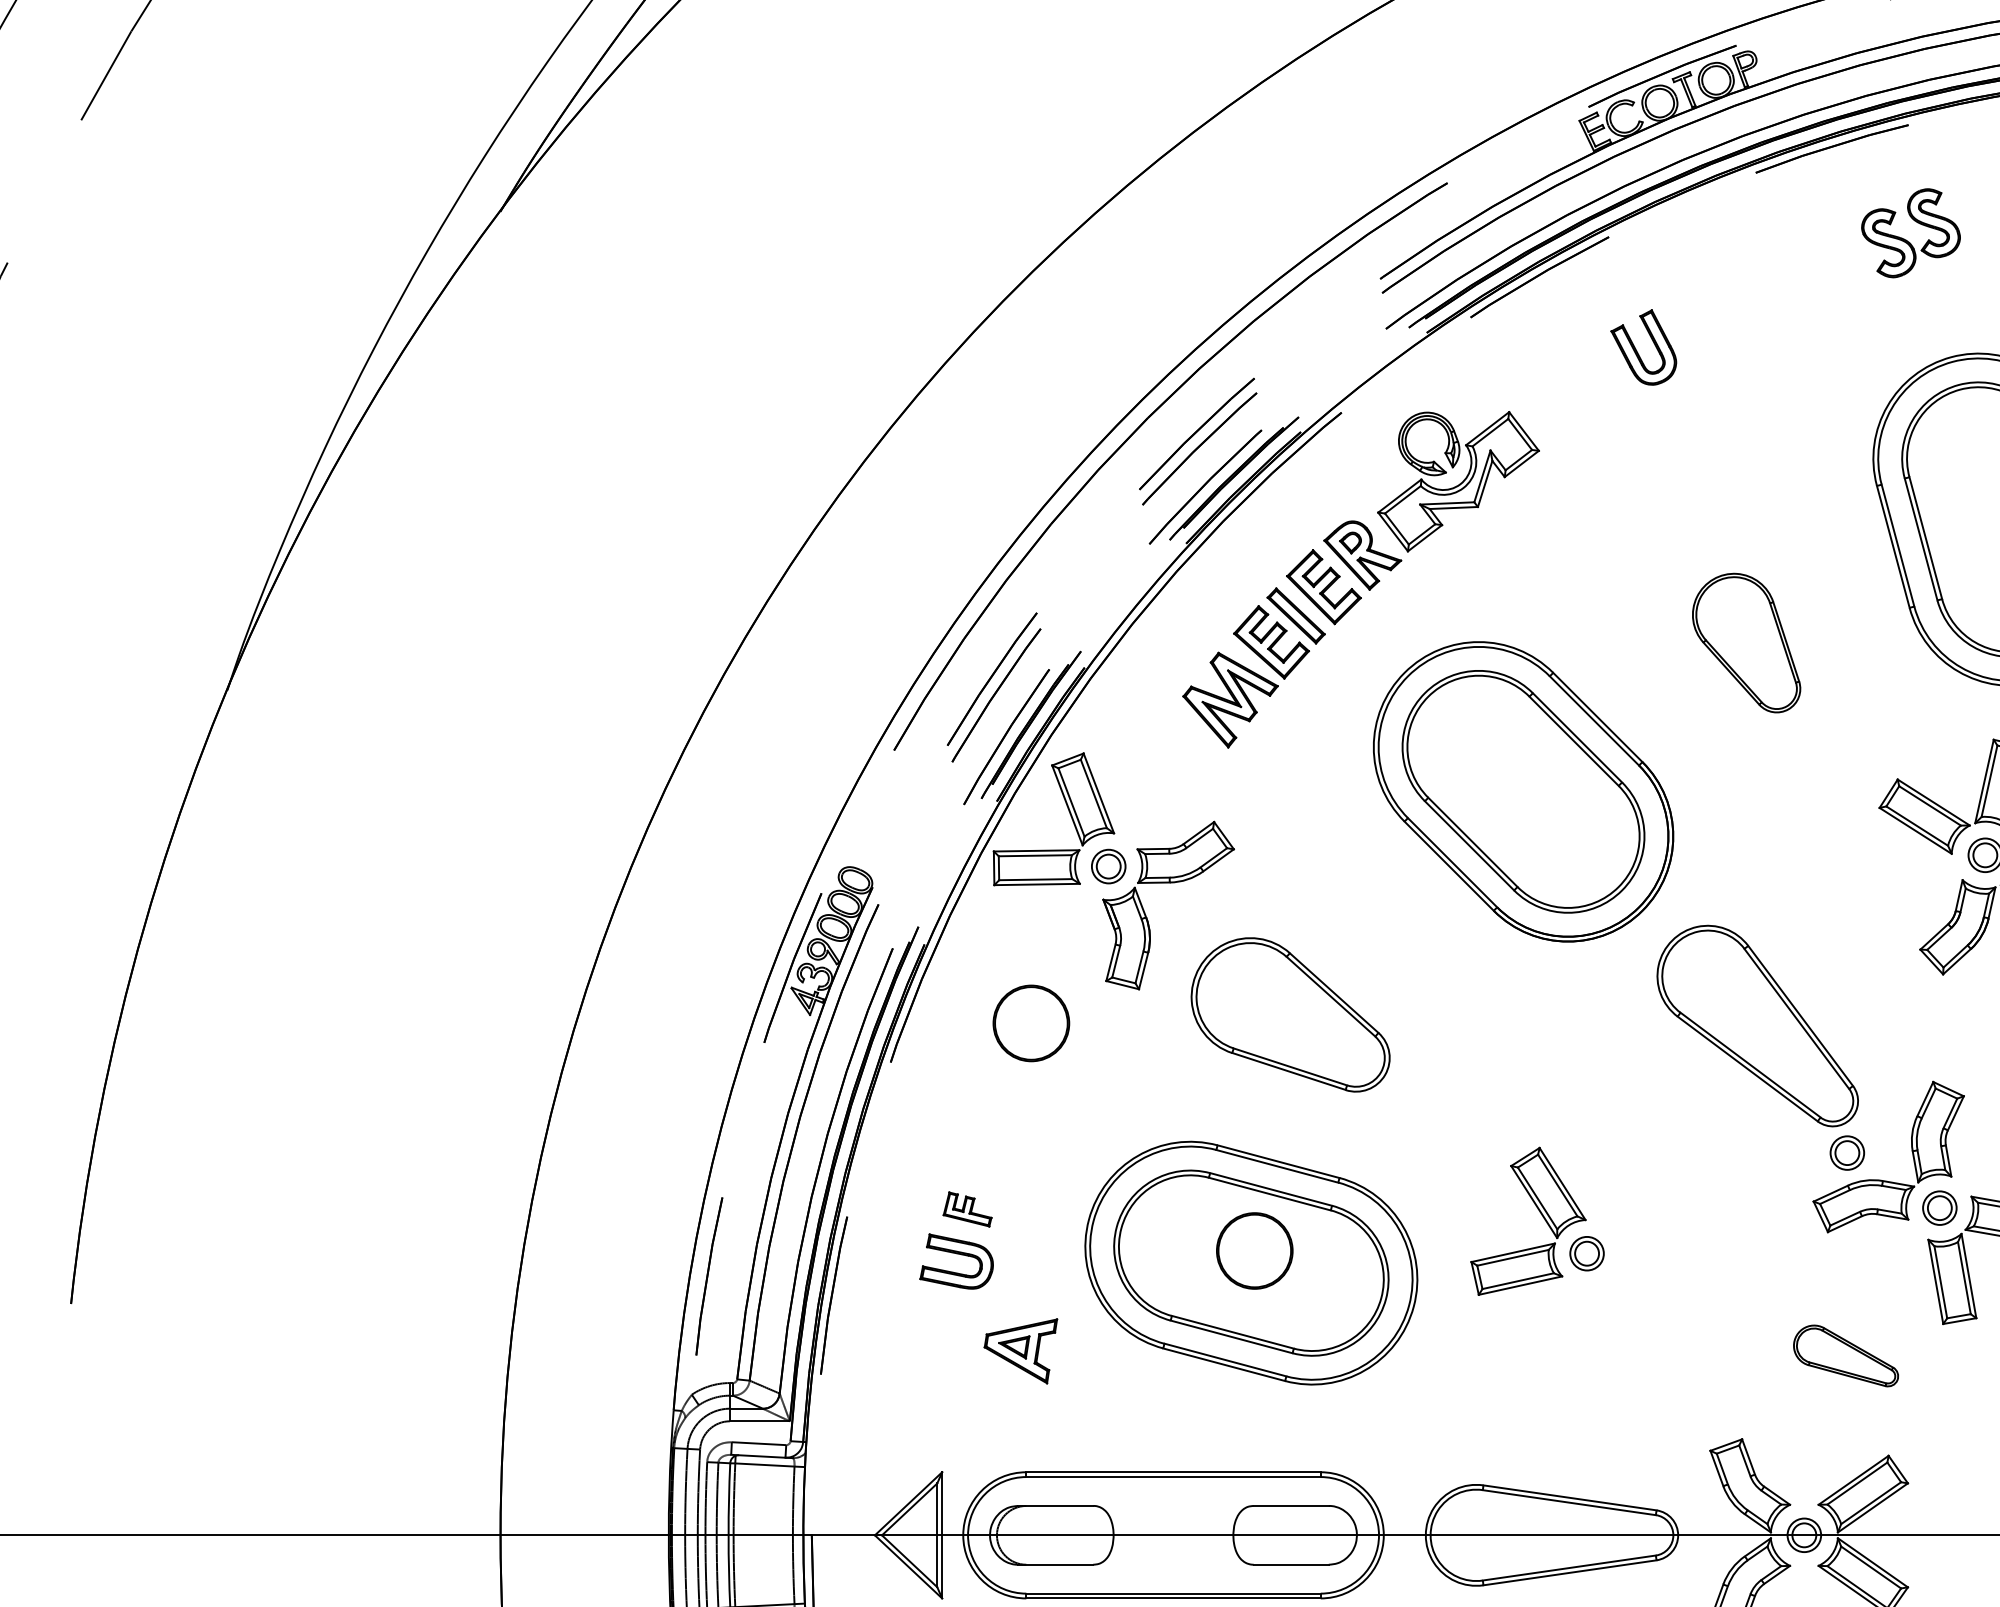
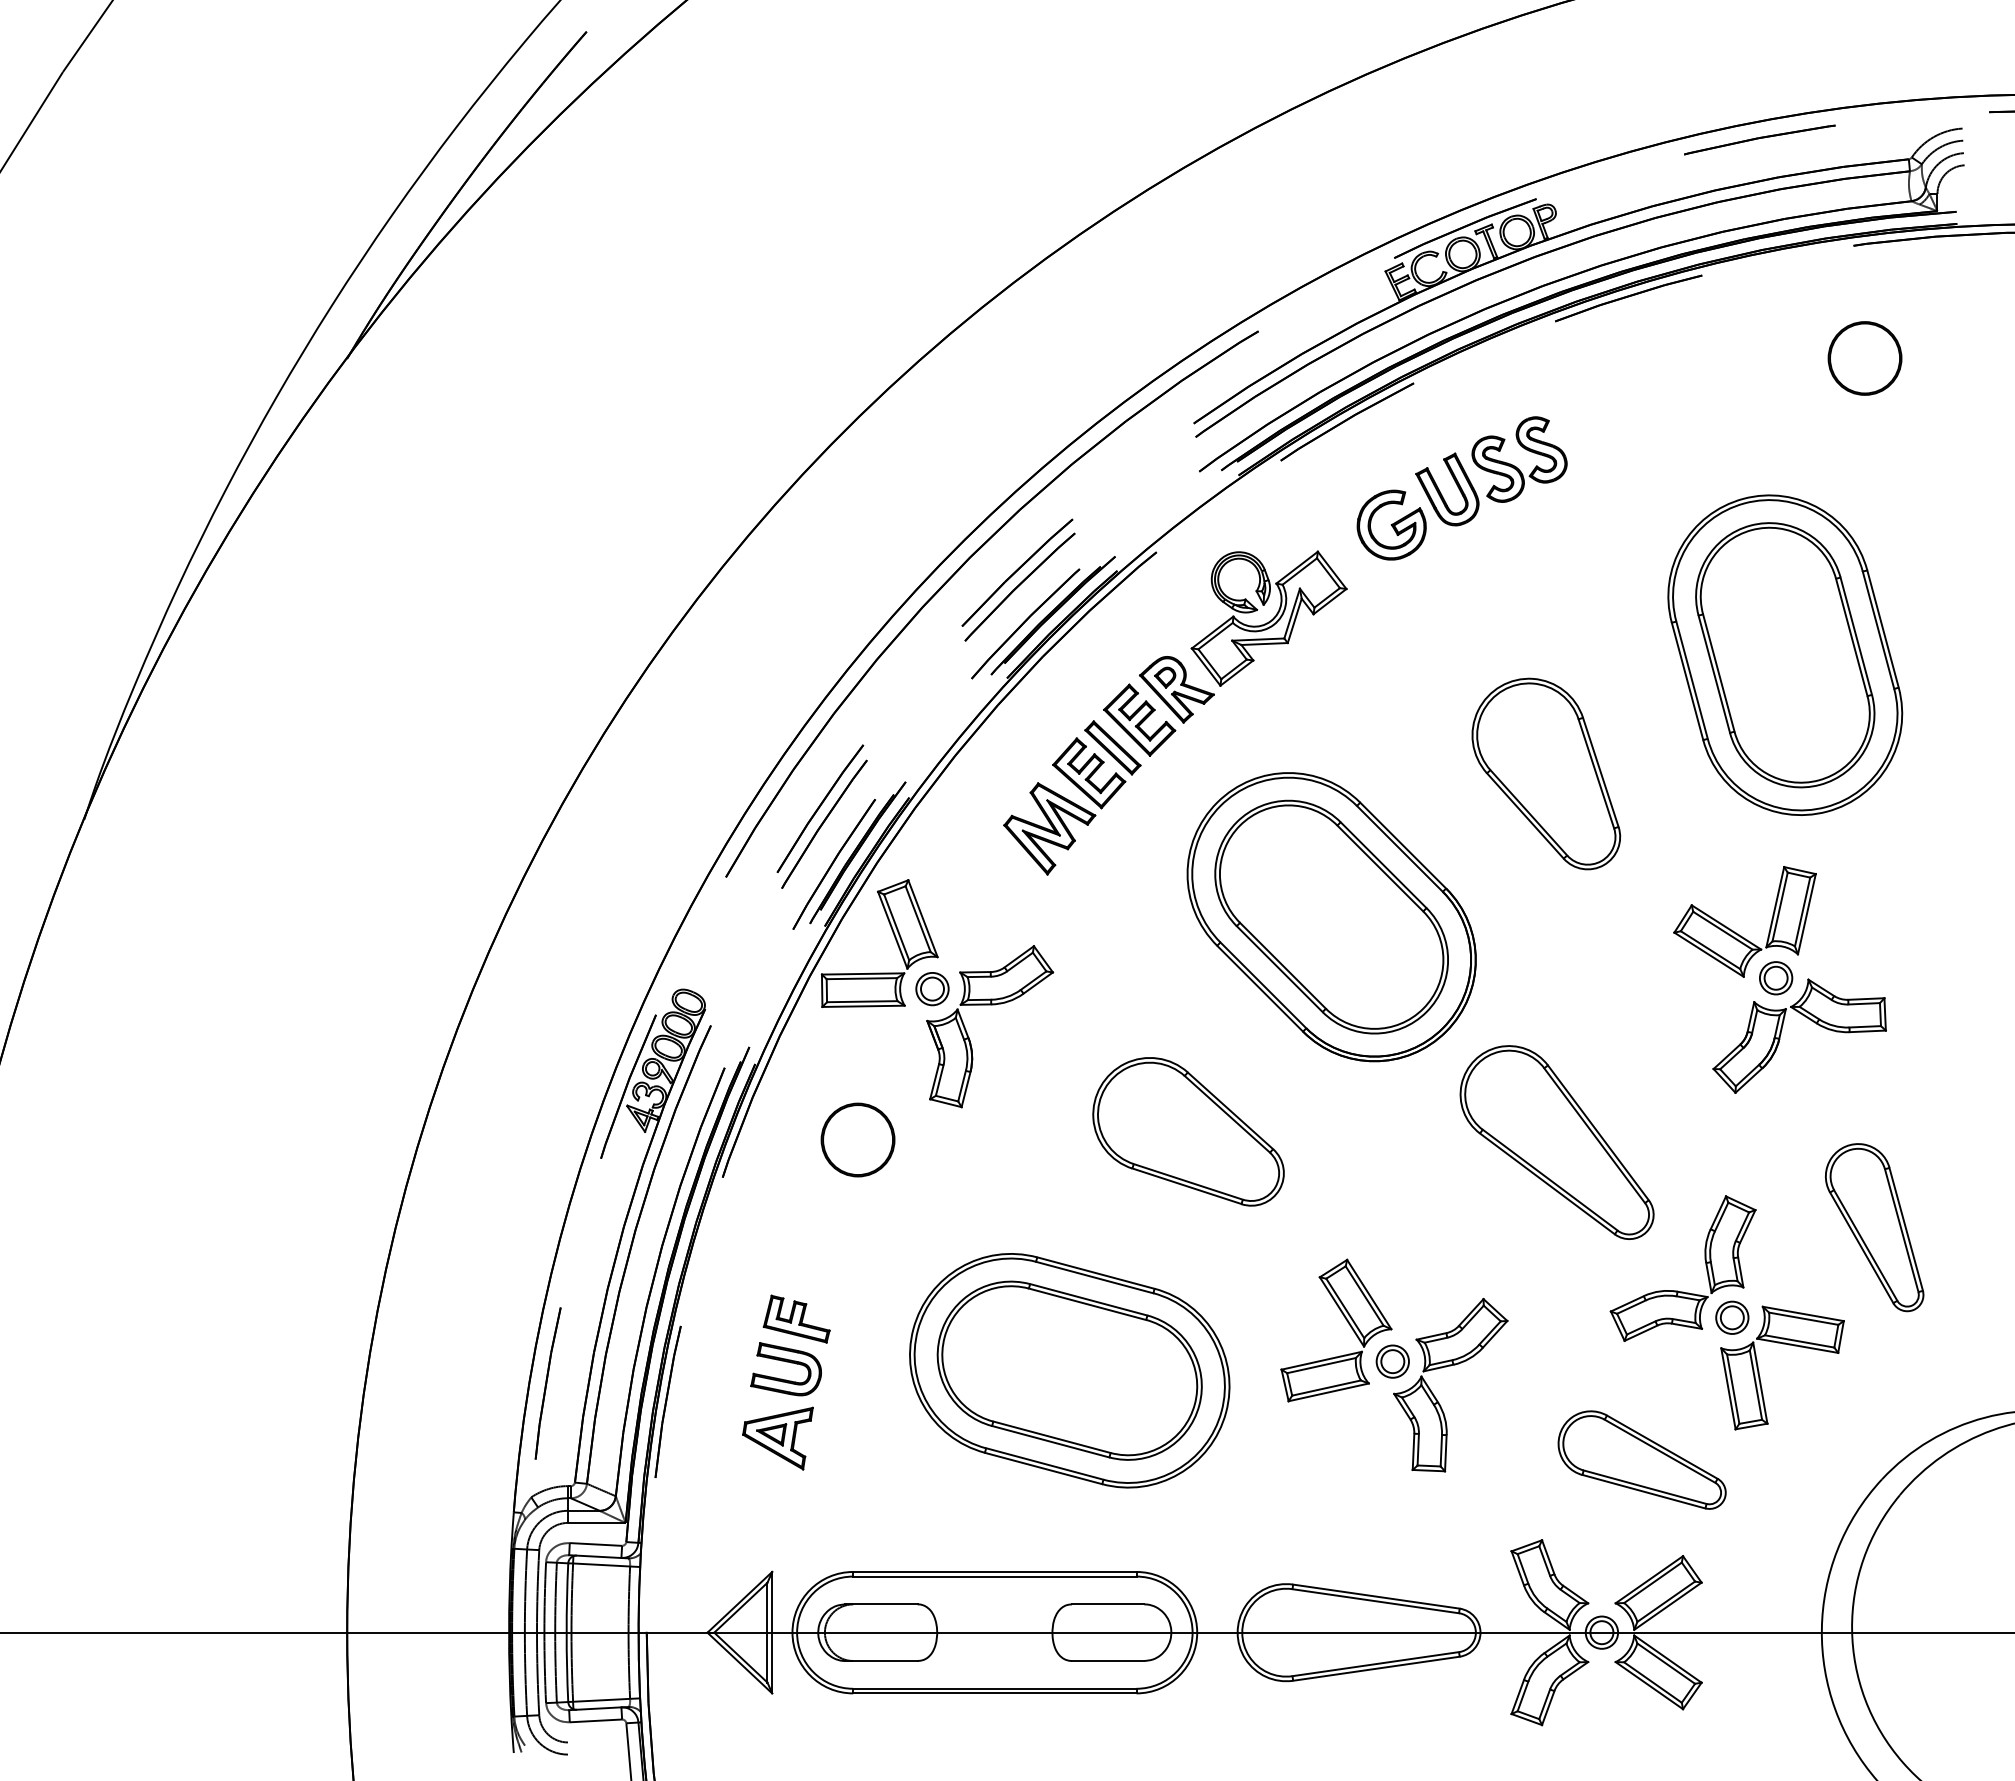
part: (1907, 240) -> (1516, 466), moved
part: (1585, 383) -> (1391, 524), added
part: (1746, 642) -> (1546, 773), size x1.43
part: (1290, 1014) -> (1188, 1131), moved
part: (1847, 1152) -> (1643, 1264), removed
part: (967, 1208) -> (796, 1318), size x1.43
part: (1254, 1250) -> (1072, 1358), removed
part: (1630, 1287) -> (1434, 1394), added
part: (1020, 1351) -> (777, 1438), moved
part: (1845, 1355) -> (1641, 1459), size x1.67

